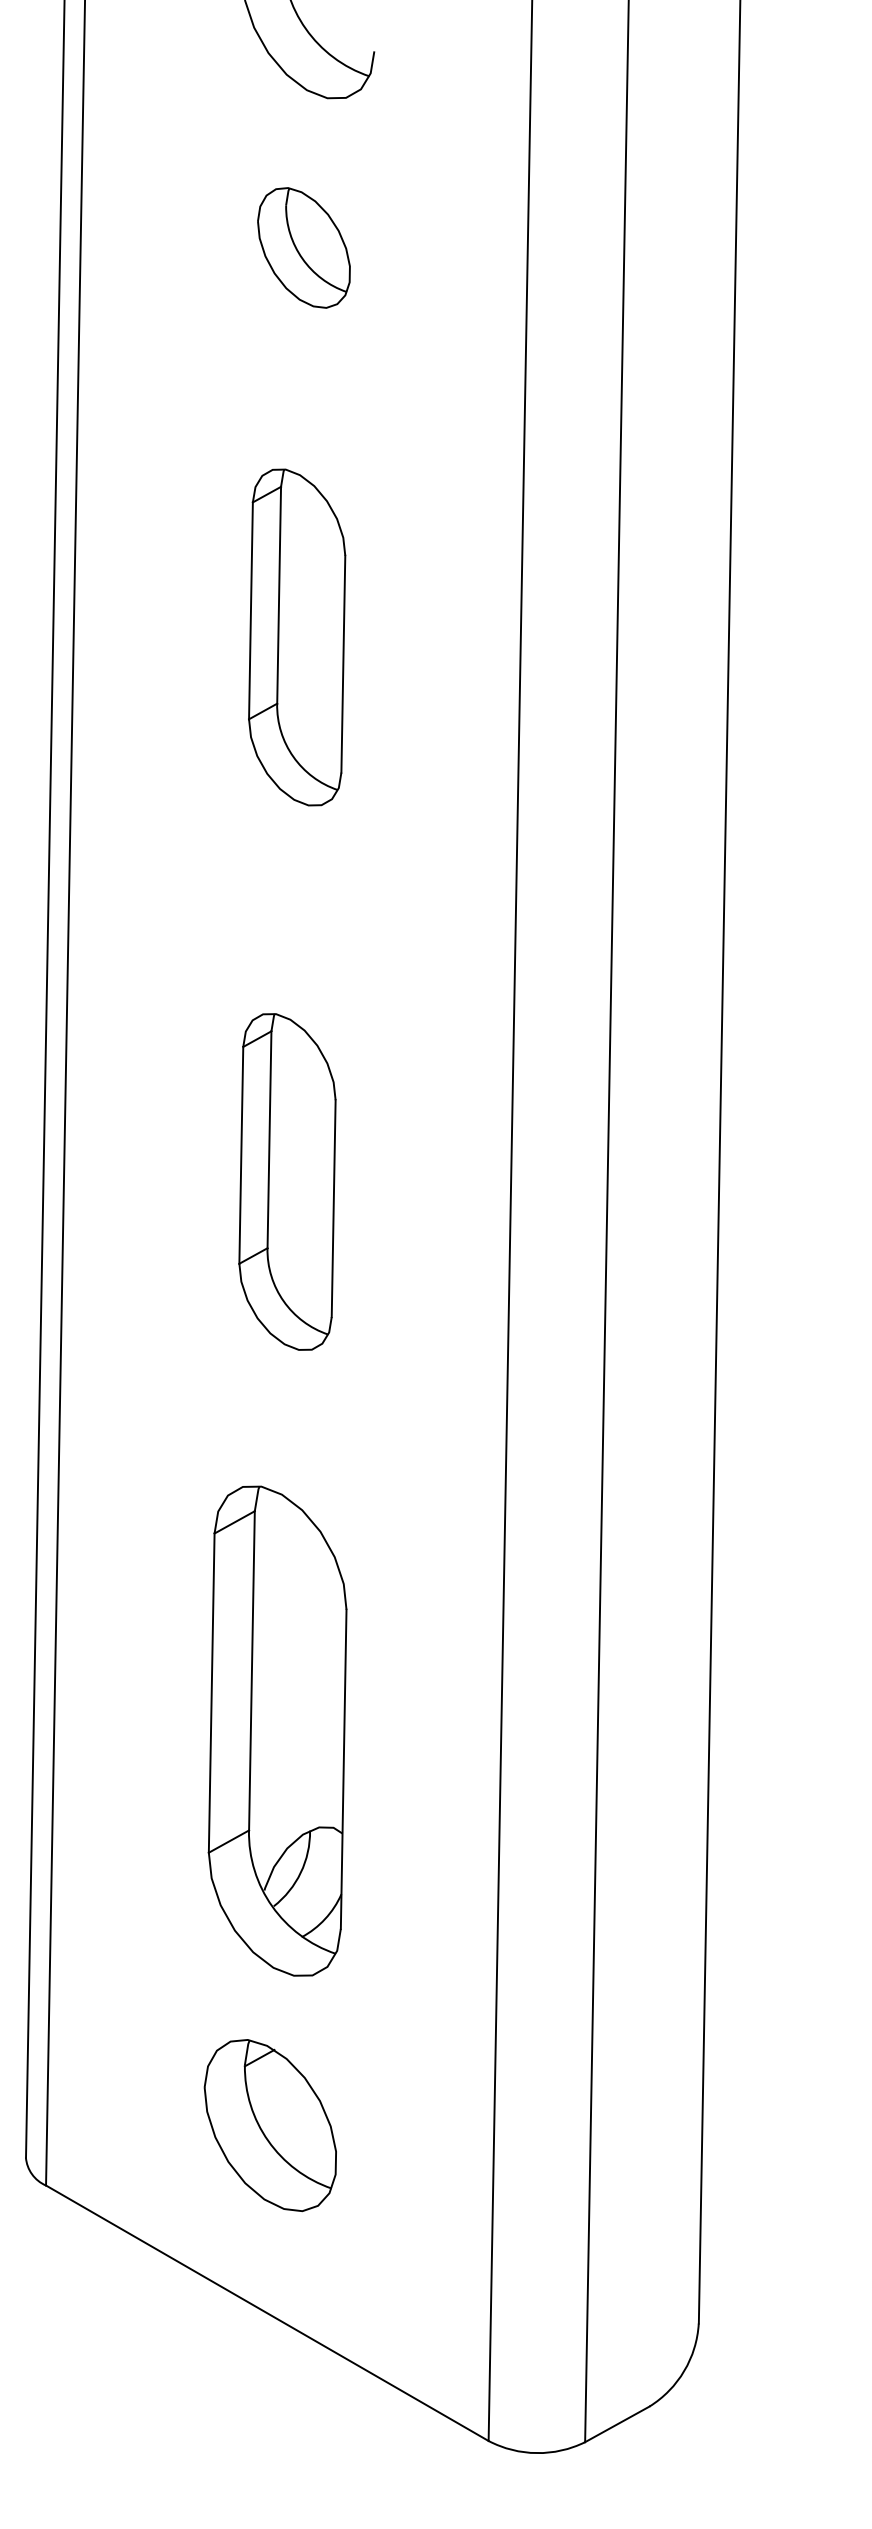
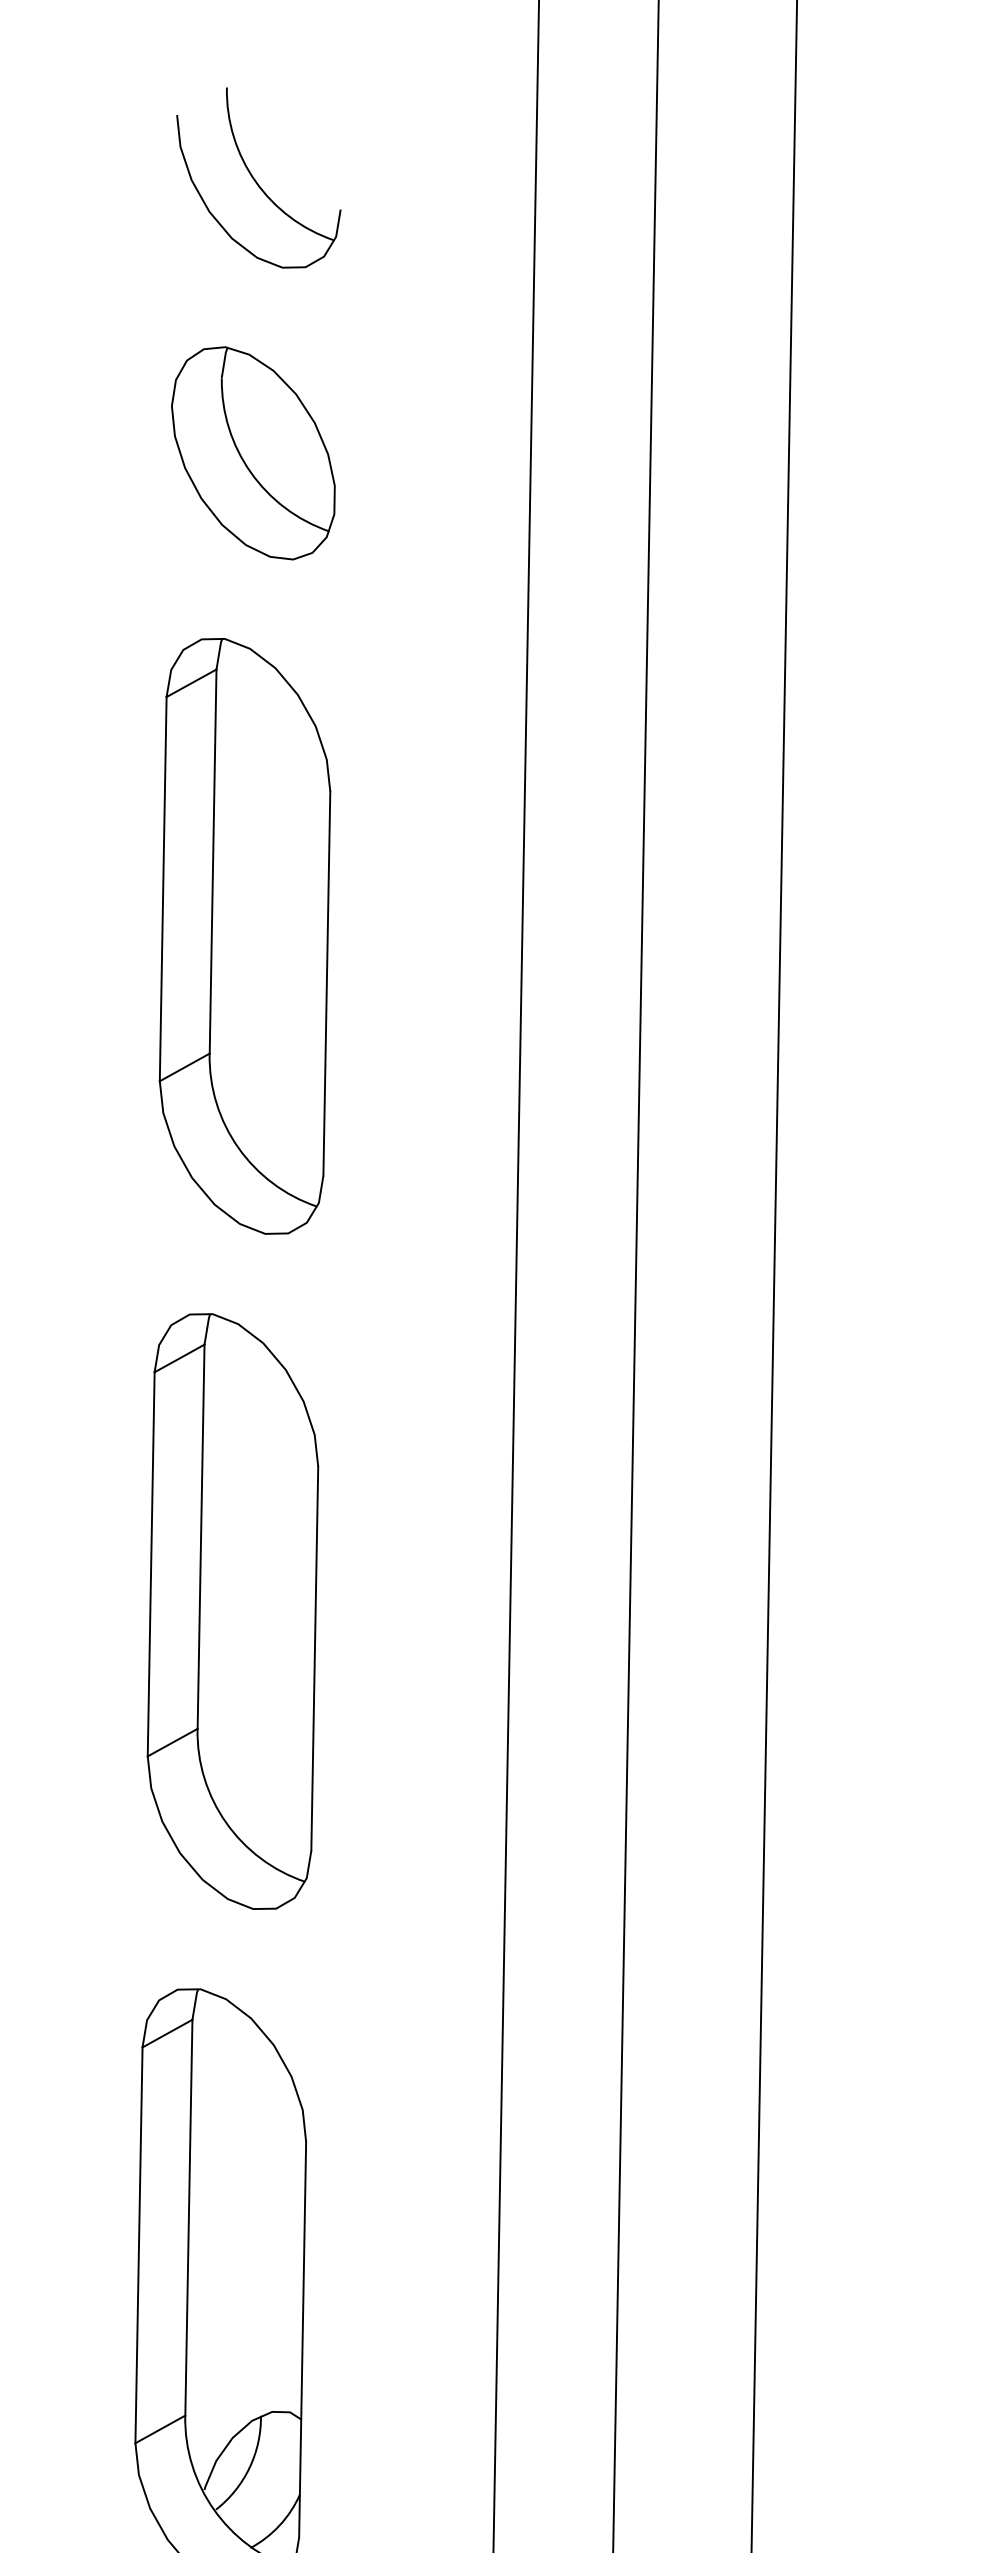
part: (303, 247) -> (252, 452), size x1.43
part: (296, 637) -> (244, 936), size x1.43
part: (287, 1181) -> (232, 1610), size x1.43

